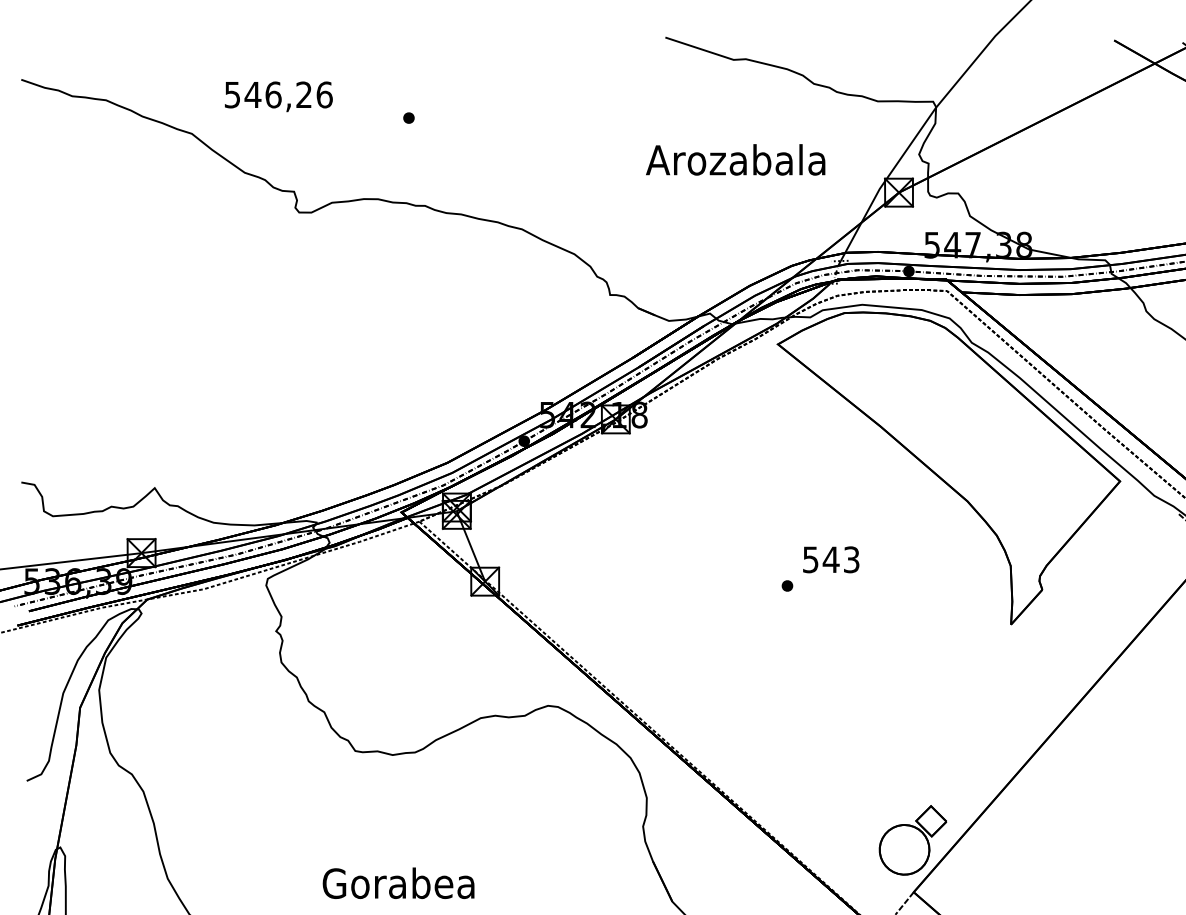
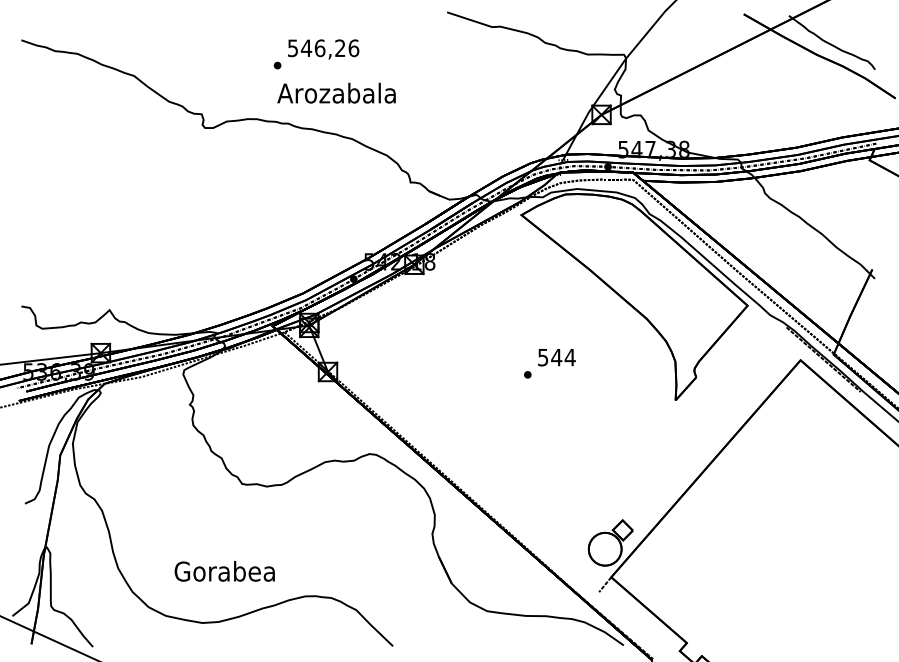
text: (278, 96) -> (323, 49), moved
text: (735, 158) -> (336, 92), moved
text: (850, 559) -> (569, 357), 543 -> 544
text: (398, 883) -> (224, 571), moved

